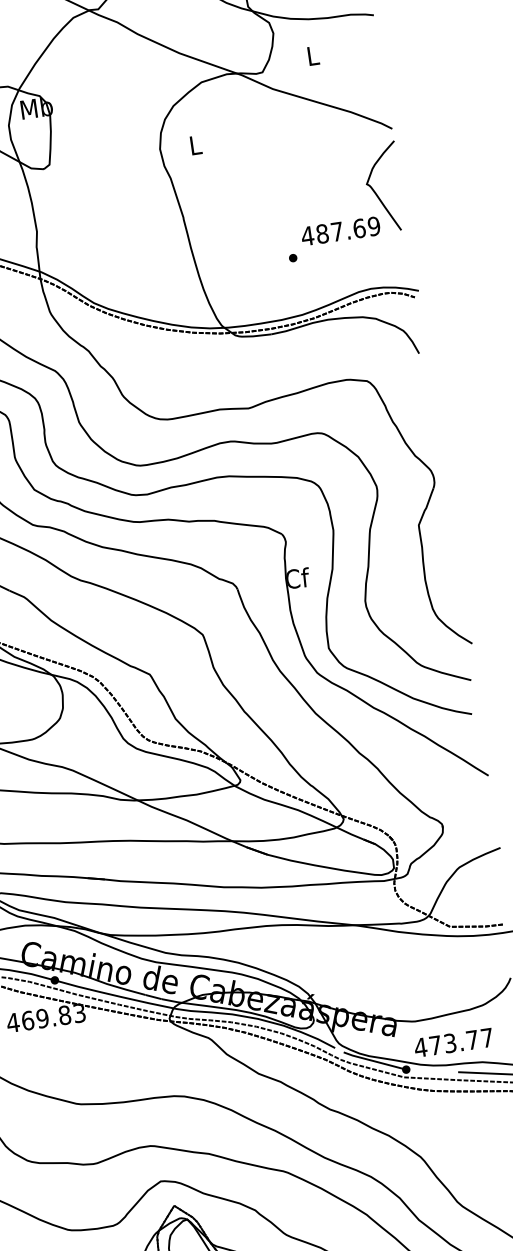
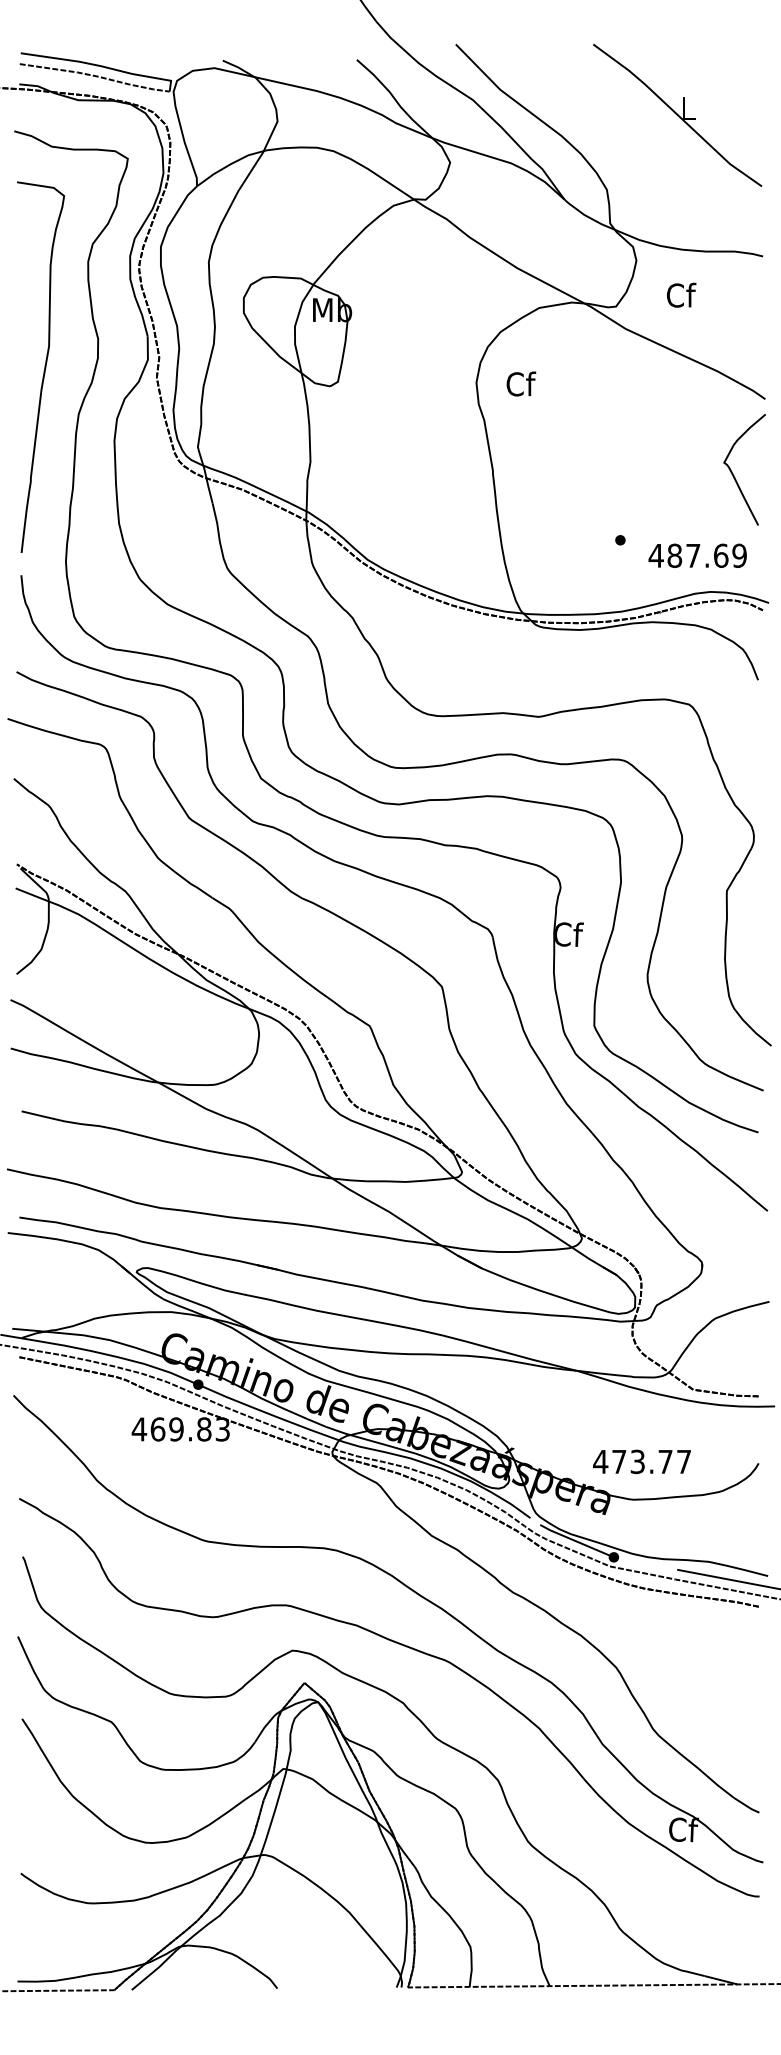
text: (313, 55) -> (681, 294), L -> Cf
text: (196, 144) -> (521, 383), L -> Cf
text: (340, 231) -> (697, 555), moved
text: (453, 1042) -> (641, 1461), moved

